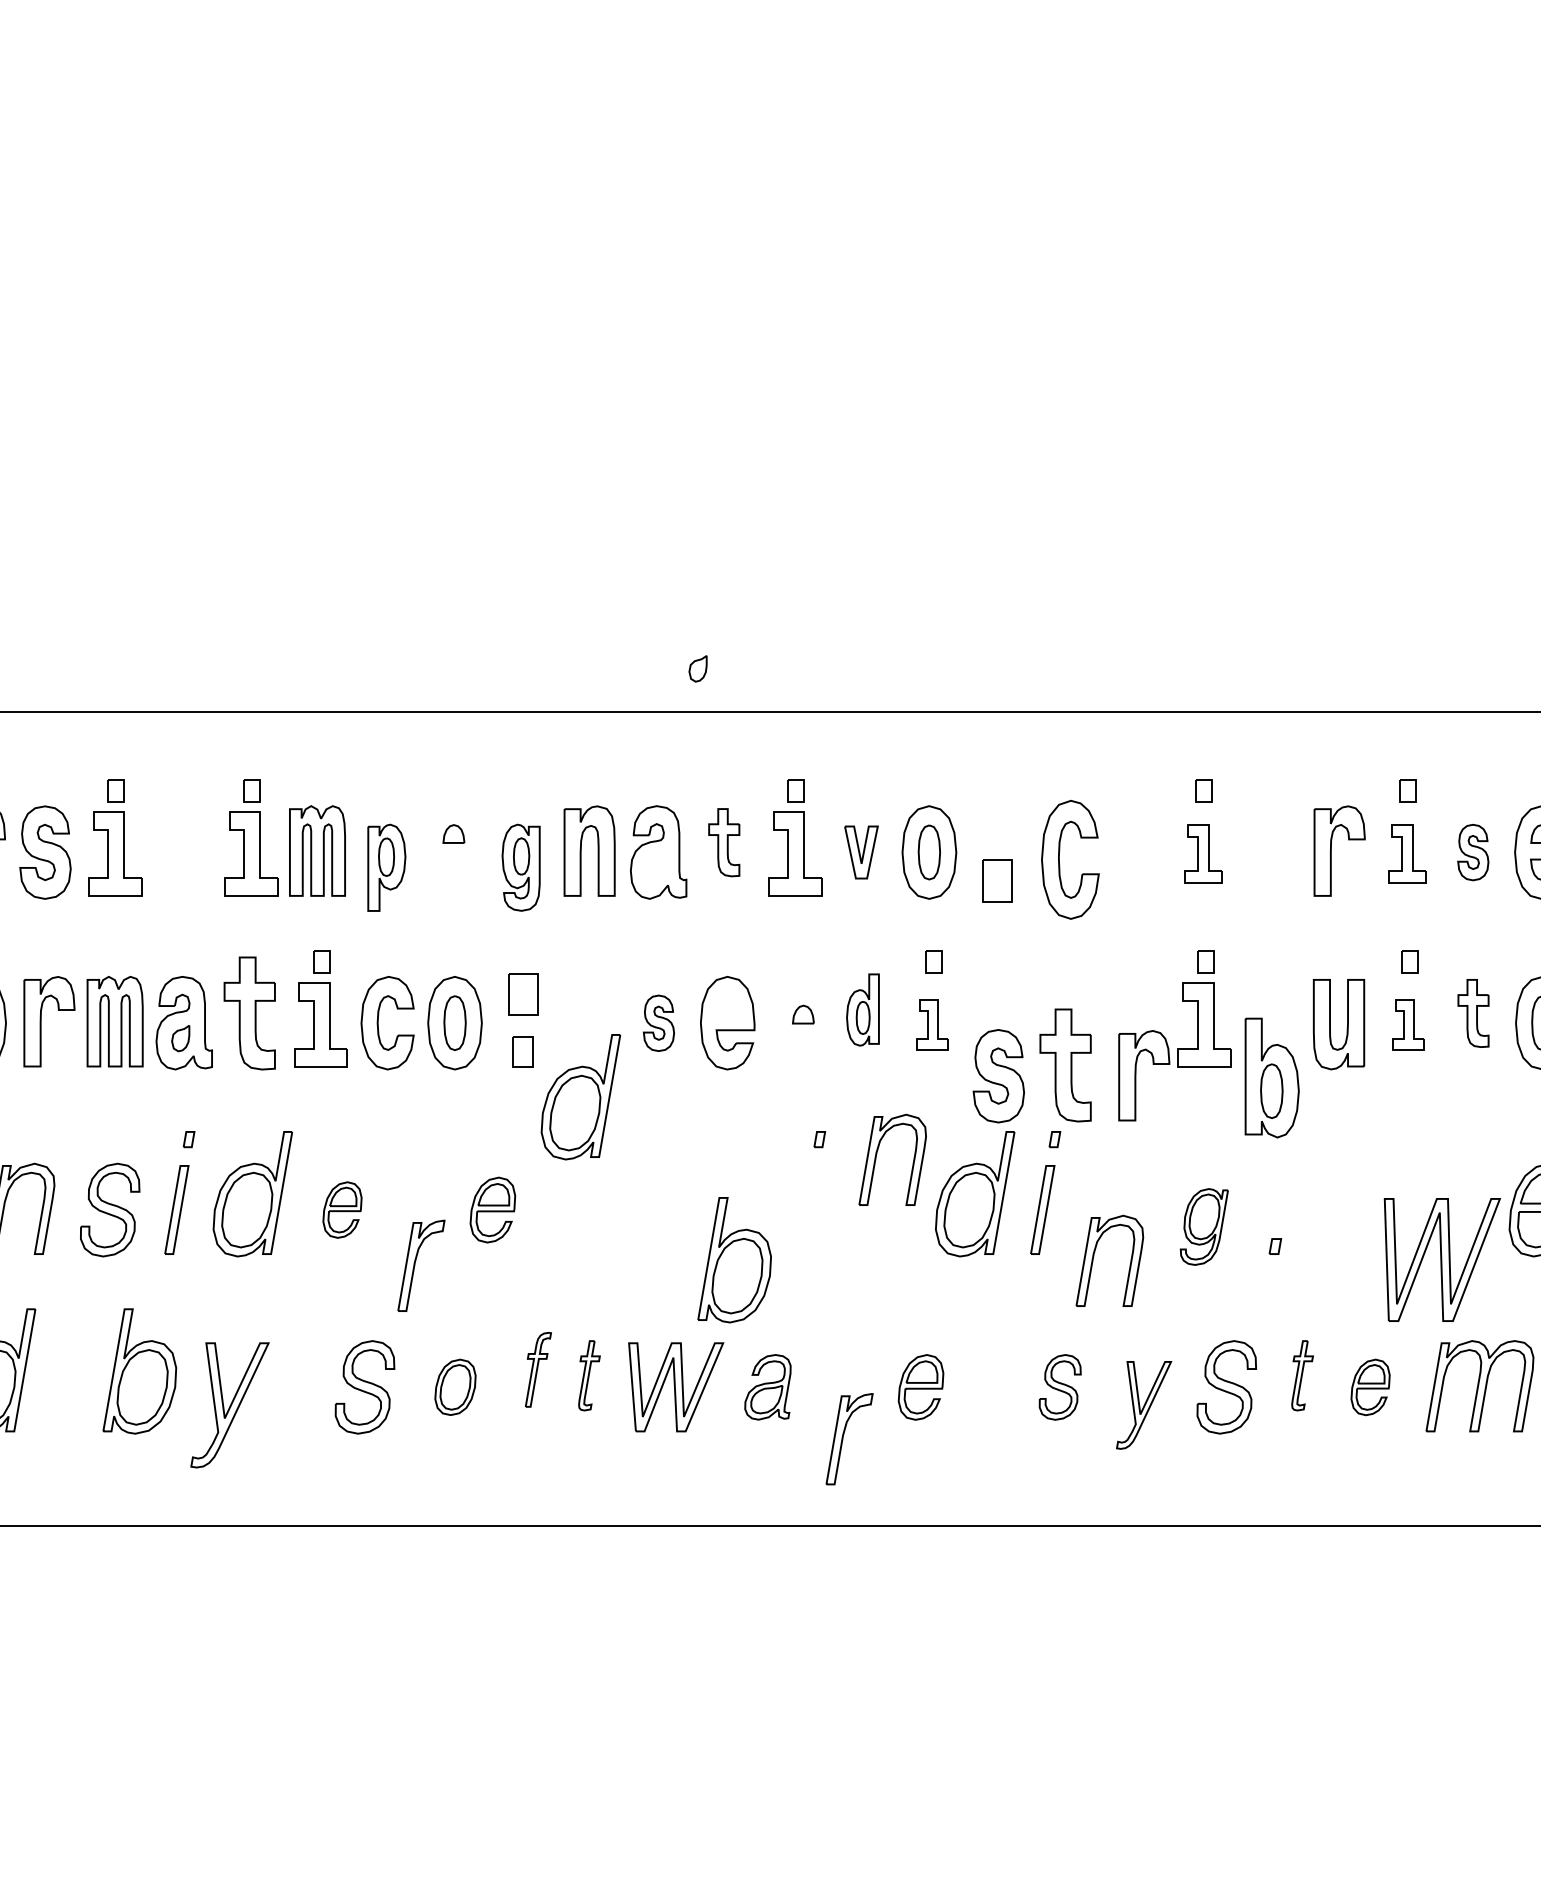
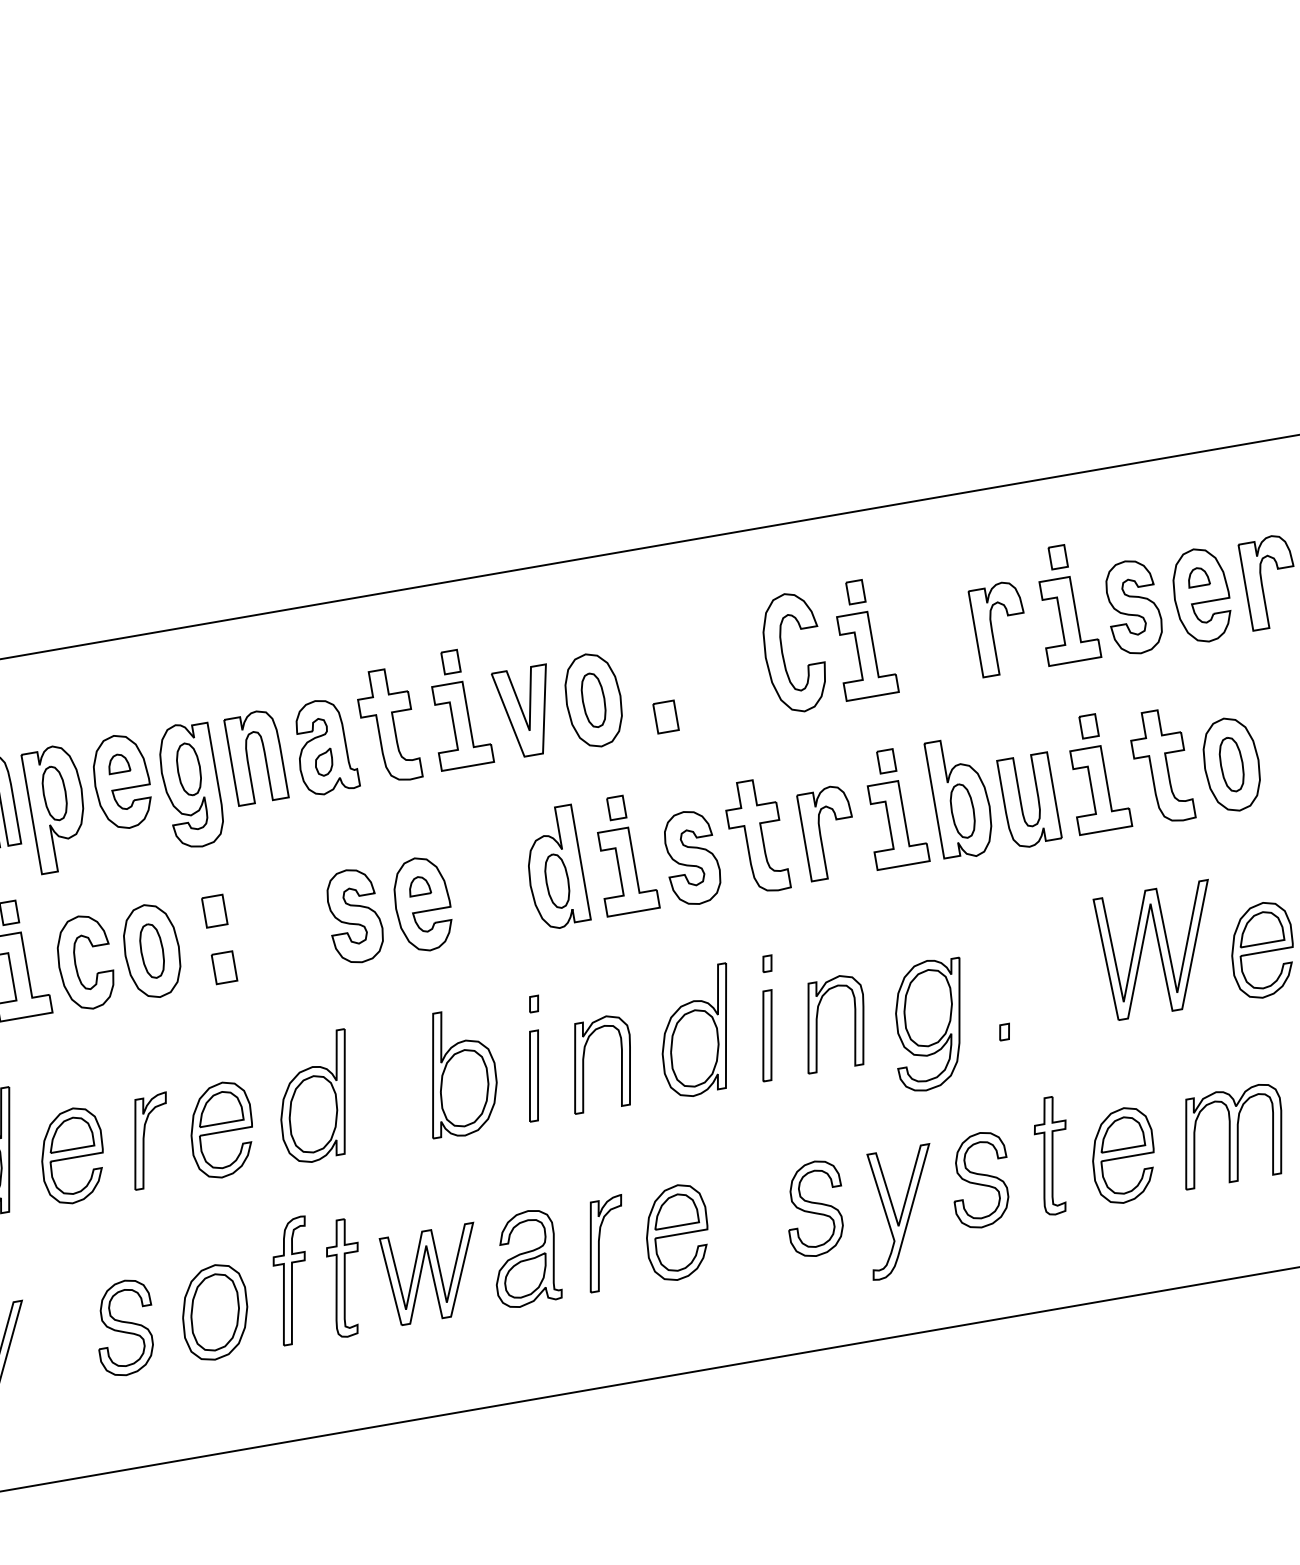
part: (697, 668) -> (323, 762), moved
part: (724, 842) -> (388, 725), size x1.67
part: (453, 852) -> (121, 781), added
part: (861, 852) -> (526, 712), size x1.67
part: (1473, 852) -> (1133, 607), size x1.67
part: (1202, 853) -> (864, 654), size x1.43
part: (1406, 853) -> (1067, 619), size x1.43
part: (1059, 859) -> (783, 654), moved
part: (386, 867) -> (57, 808), size x1.43
part: (520, 867) -> (190, 785), size x1.43
part: (997, 880) -> (666, 716), size x0.71
part: (522, 994) -> (214, 911), size x0.71
part: (862, 1009) -> (554, 867), size x1.67
part: (1473, 1013) -> (1161, 766), size x1.67
part: (803, 1014) -> (419, 885), moved
part: (658, 1023) -> (354, 916), size x1.67
part: (932, 1024) -> (626, 870), size x1.67
part: (1408, 1024) -> (1098, 788), size x1.67
part: (1065, 1065) -> (756, 836), moved
part: (1136, 1075) -> (821, 833), moved
part: (998, 1076) -> (691, 858), moved
part: (1271, 1077) -> (960, 797), moved
part: (580, 1097) -> (315, 1097), moved
part: (877, 1154) -> (584, 1060), moved
part: (342, 1209) -> (72, 1155), size x1.67
part: (492, 1209) -> (221, 1129), size x1.43
part: (807, 1209) -> (533, 1075), added
part: (1204, 1226) -> (930, 1024), size x1.67
part: (1094, 1256) -> (817, 1021), moved
part: (1442, 1259) -> (1161, 949), moved
part: (734, 1260) -> (458, 1073), moved
part: (421, 1265) -> (150, 1140), moved
part: (538, 1369) -> (294, 1280), size x1.67
part: (589, 1375) -> (346, 1277), size x1.67
part: (1302, 1375) -> (1053, 1155), size x1.67
part: (455, 1387) -> (215, 1312), size x1.67
part: (767, 1387) -> (524, 1259), size x1.43
part: (920, 1387) -> (676, 1232), size x1.43
part: (1060, 1387) -> (815, 1208), size x1.43
part: (1370, 1387) -> (1123, 1155), size x1.67
part: (1143, 1405) -> (901, 1212), size x1.43
part: (849, 1439) -> (605, 1244), moved

